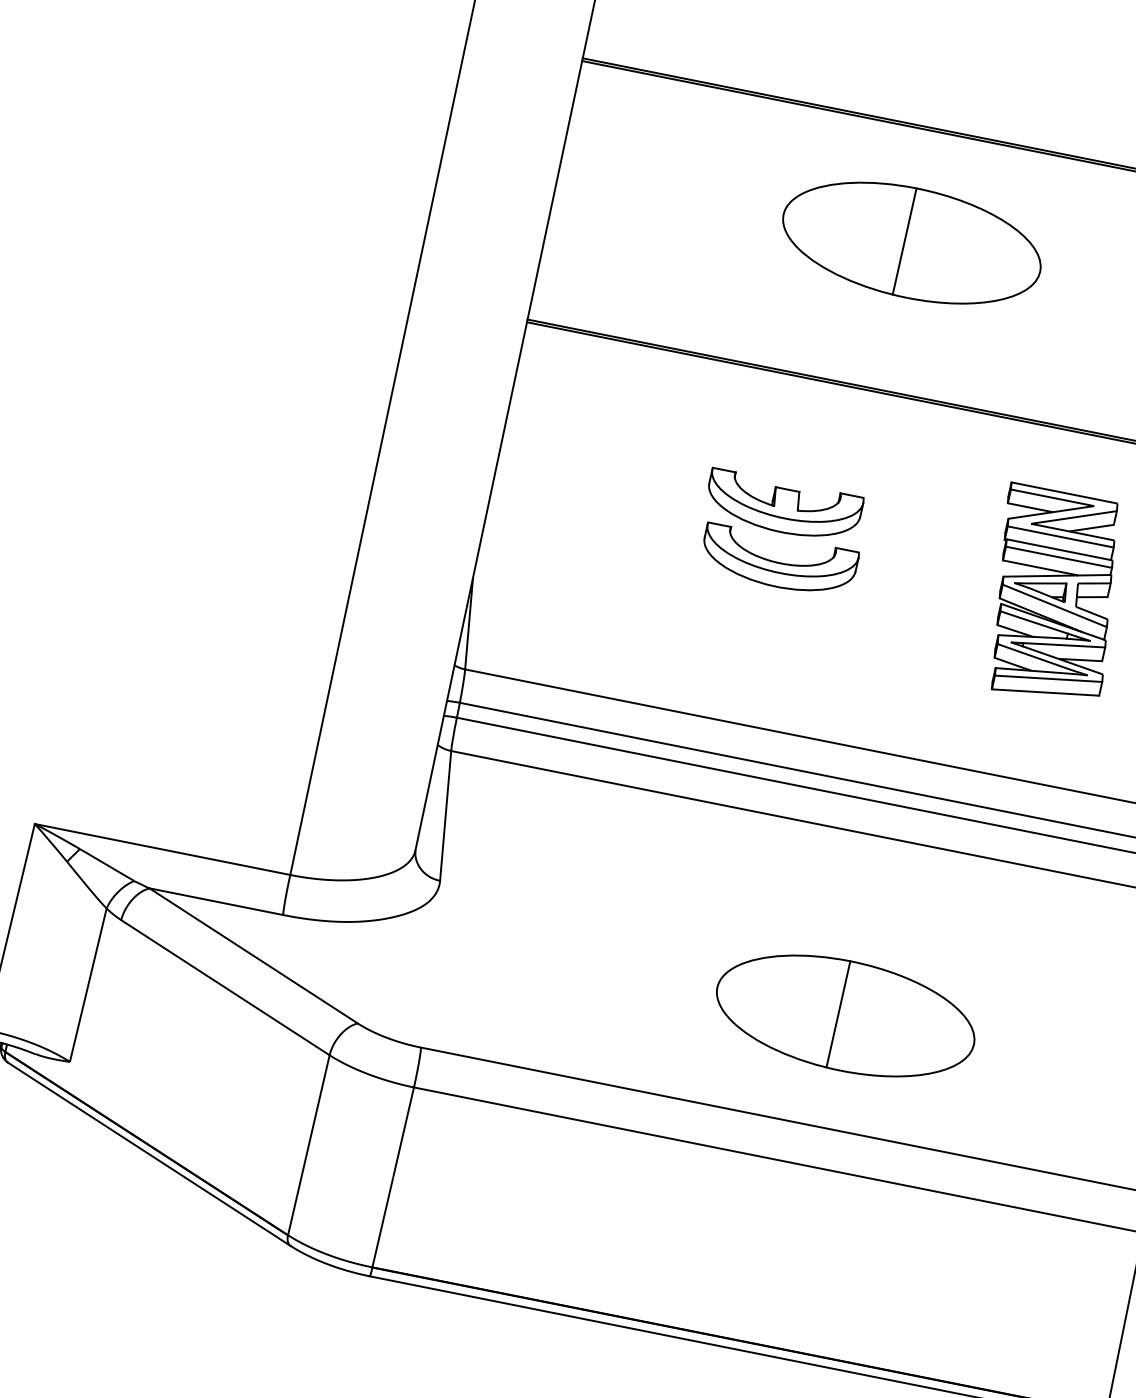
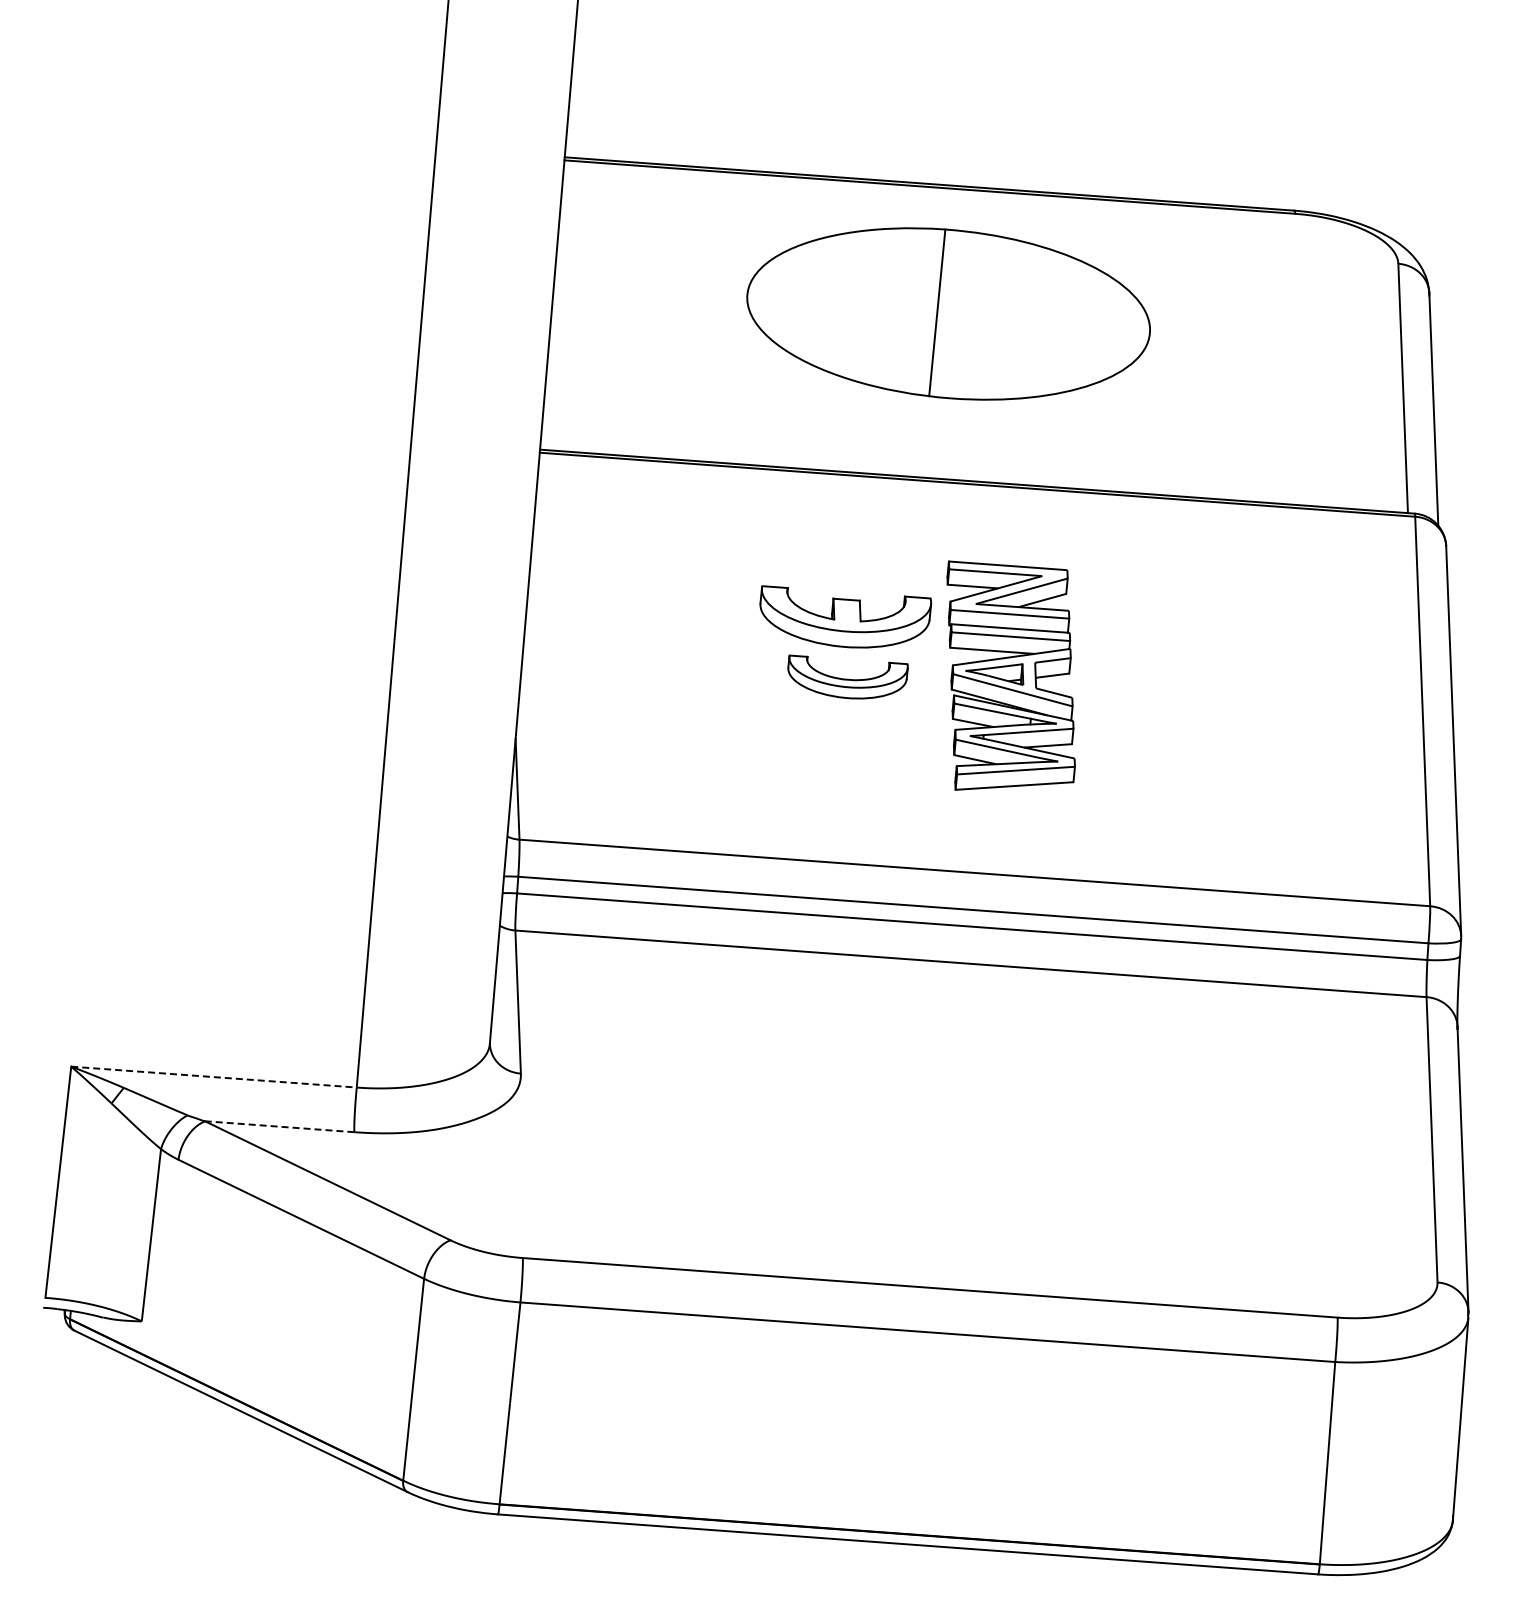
part: (911, 243) -> (948, 314), size x1.4
part: (779, 558) -> (847, 676), size x0.7
part: (1054, 592) -> (1010, 675), moved
line: (162, 849) -> (214, 1077), solid -> dashed
line: (216, 901) -> (279, 1126), solid -> dashed
part: (845, 1015) -> (981, 1165), removed

